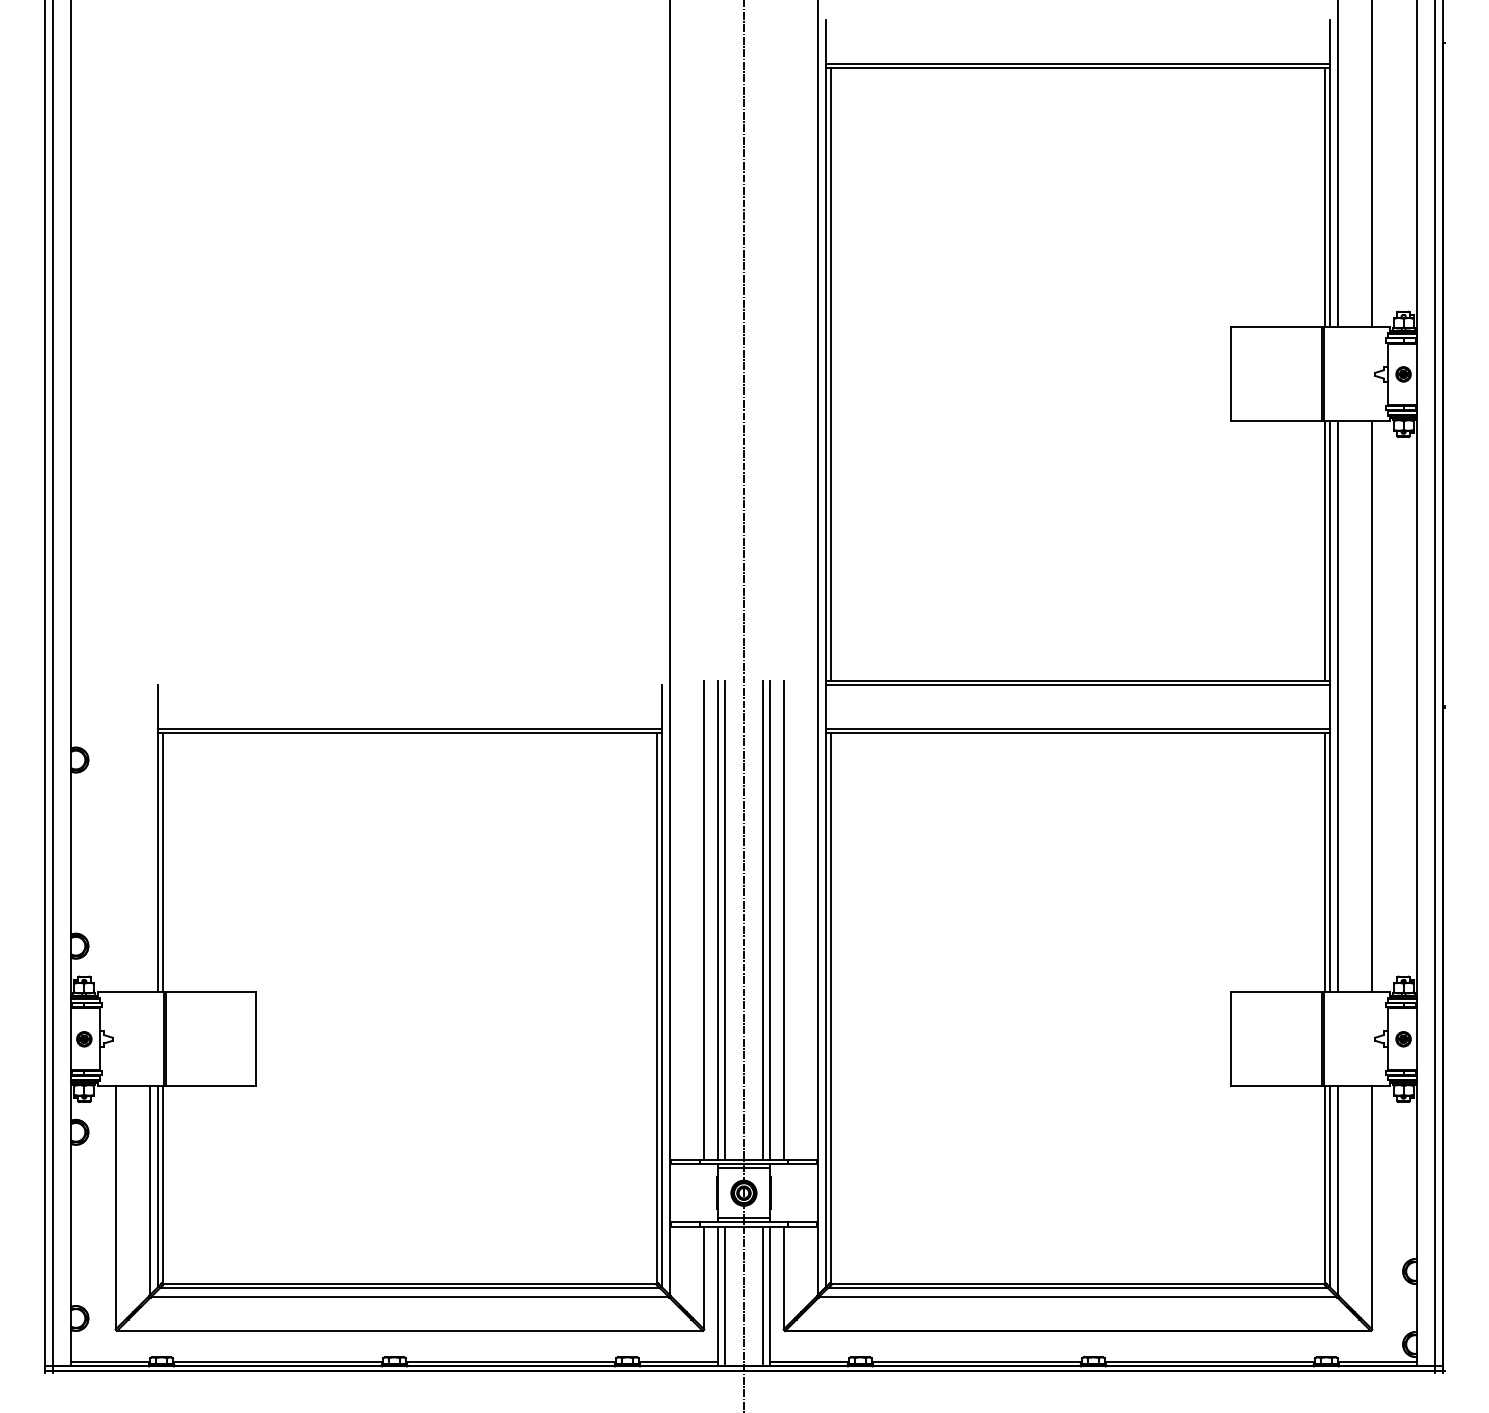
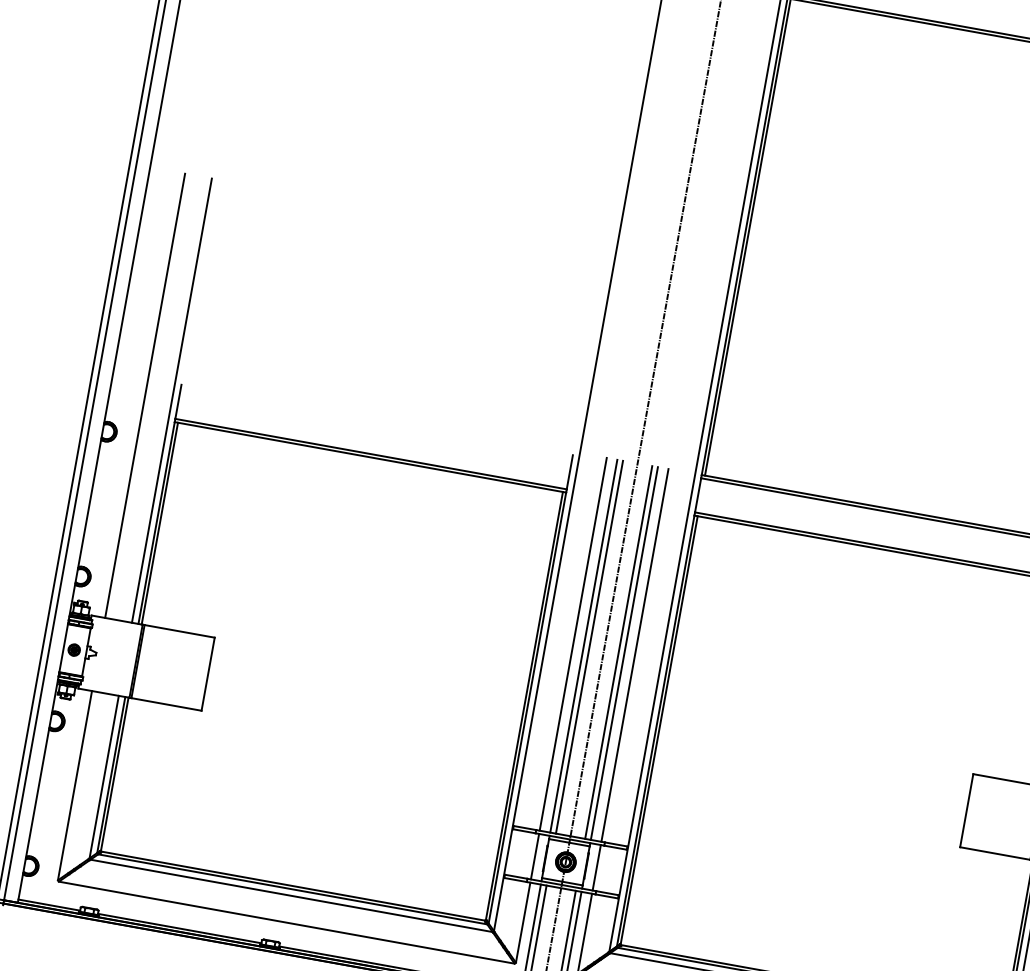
line: (115, 706) -> (145, 395), added
line: (150, 706) -> (172, 400), added
line: (704, 1193) -> (535, 856), added
line: (783, 1193) -> (596, 867), added

